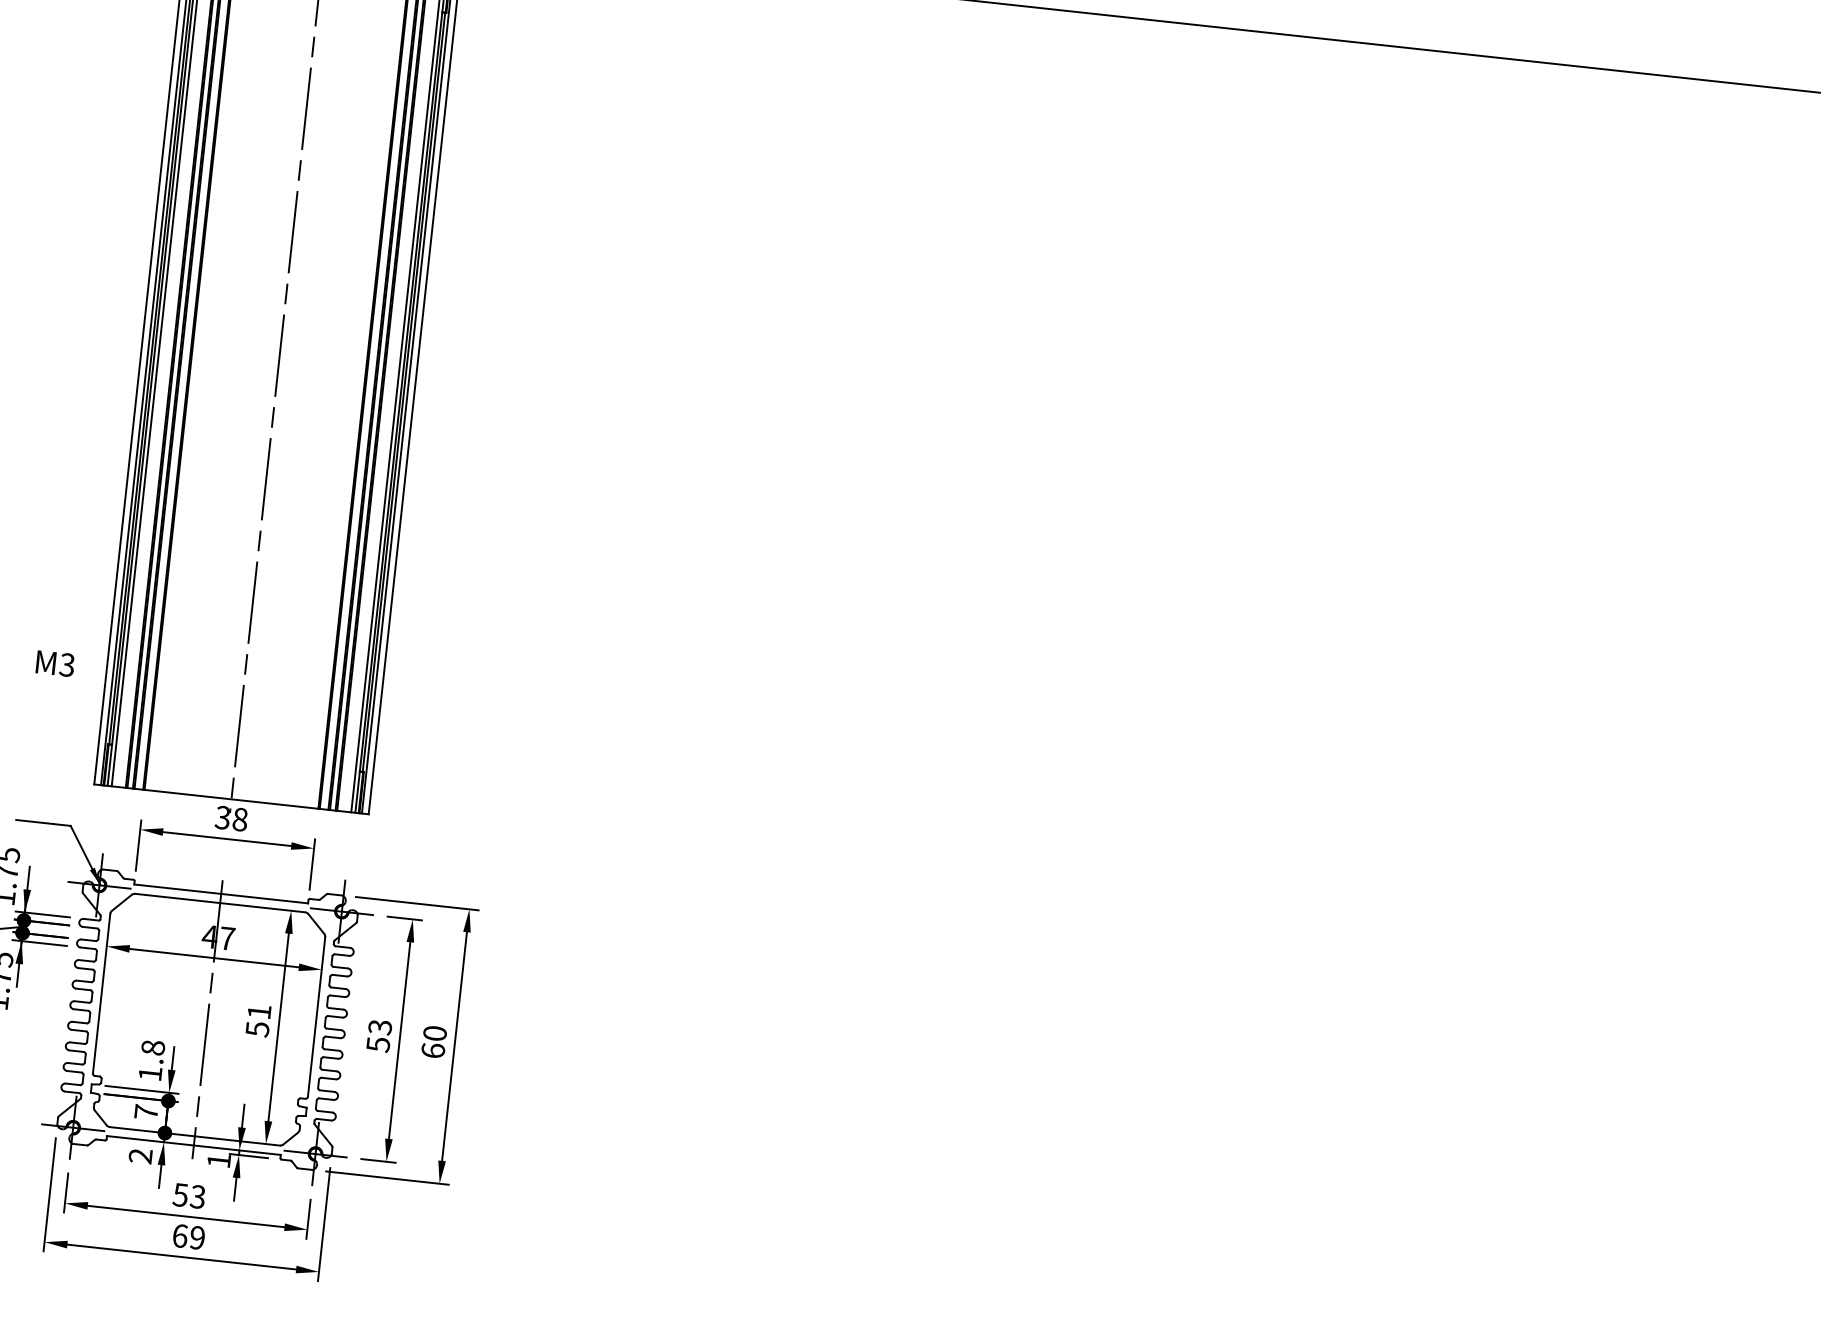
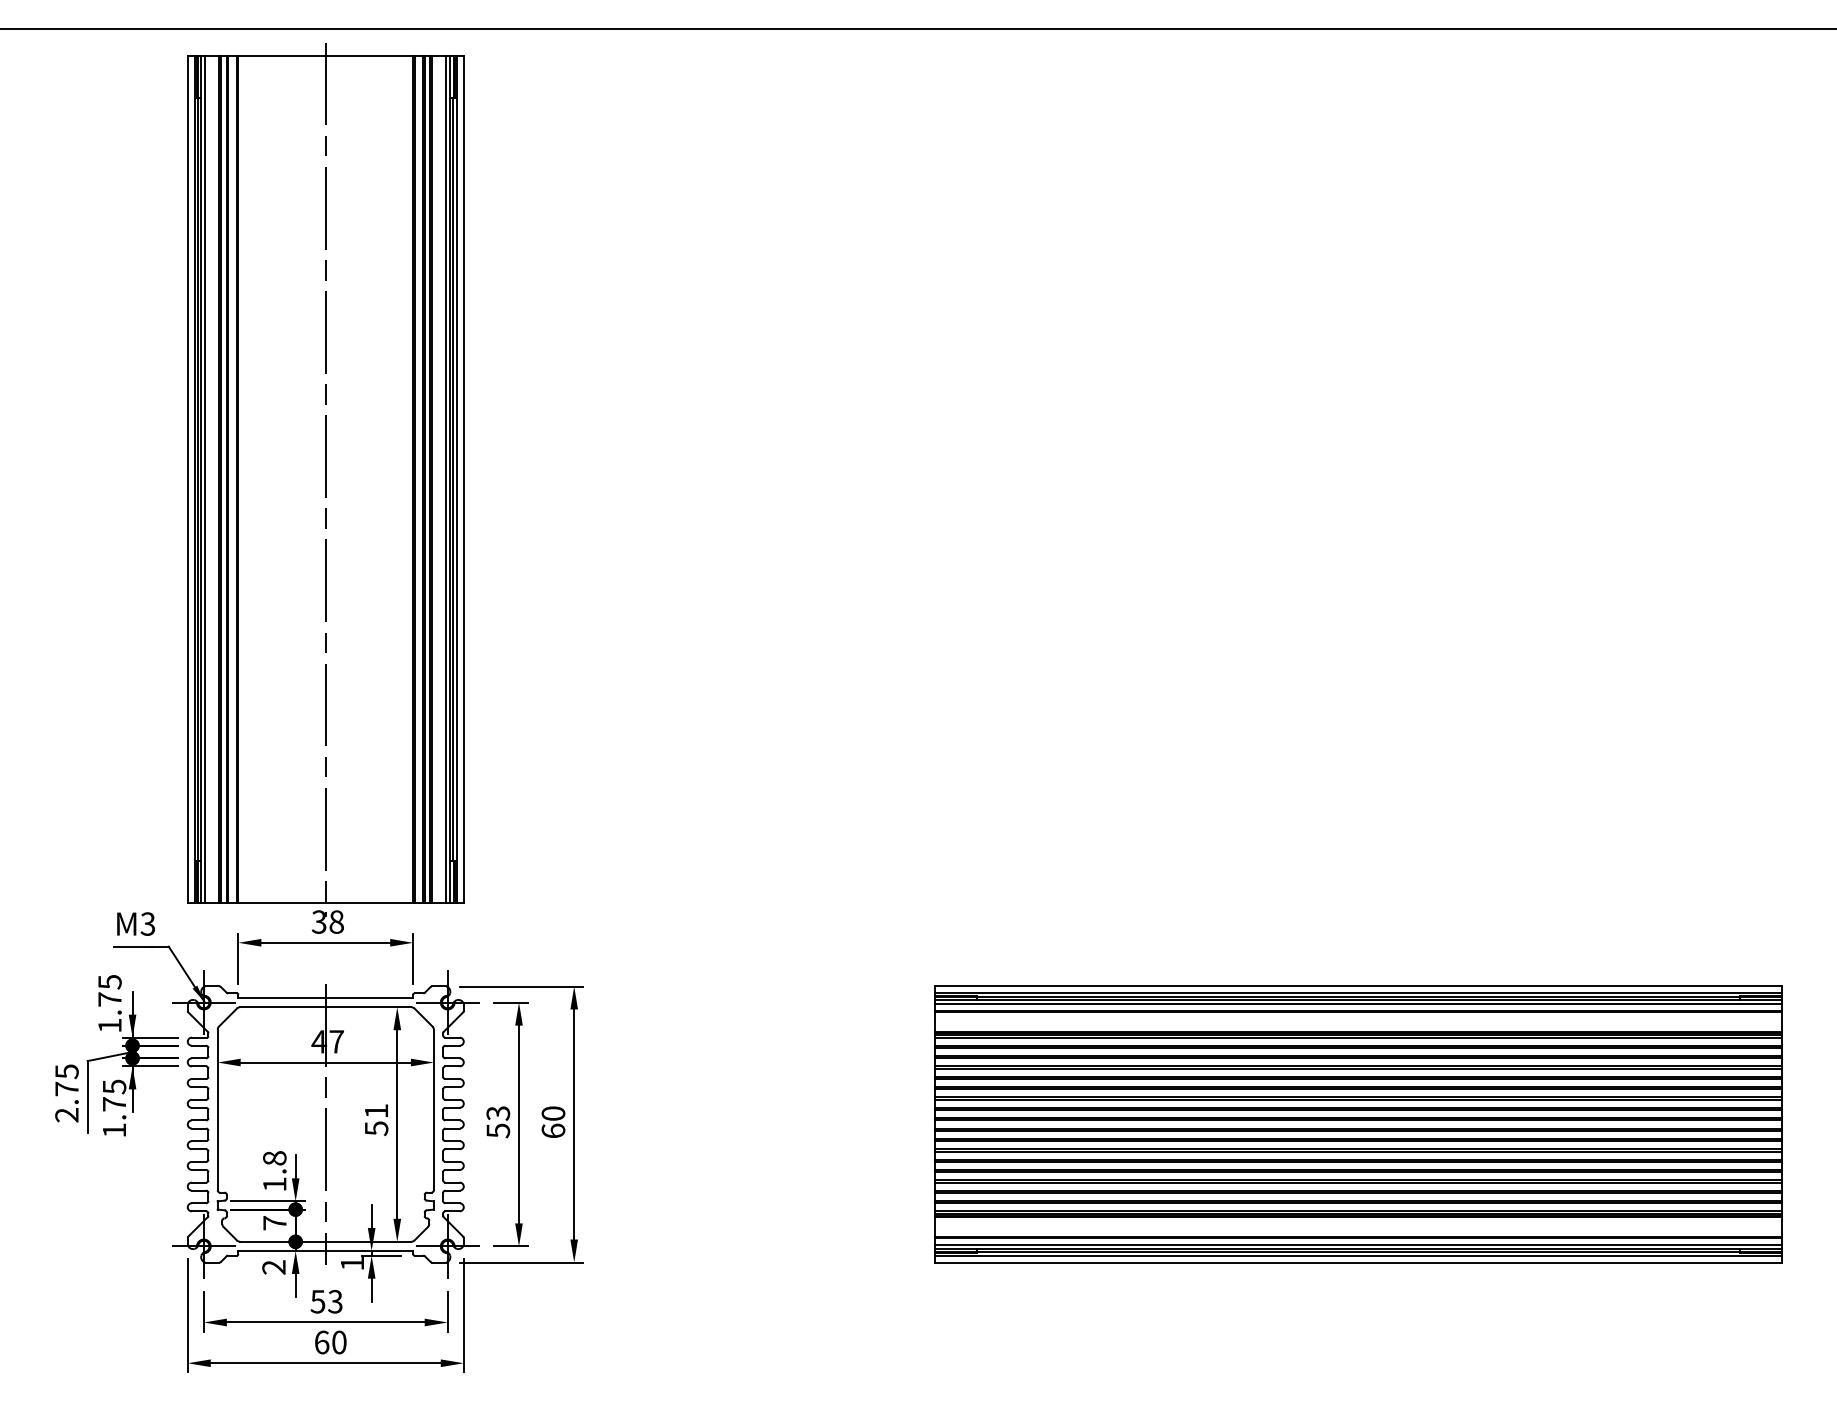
text: (55, 663) -> (136, 923), moved
part: (1234, 1131) -> (1358, 1124), added
text: (197, 1237) -> (339, 1342), 69 -> 60

